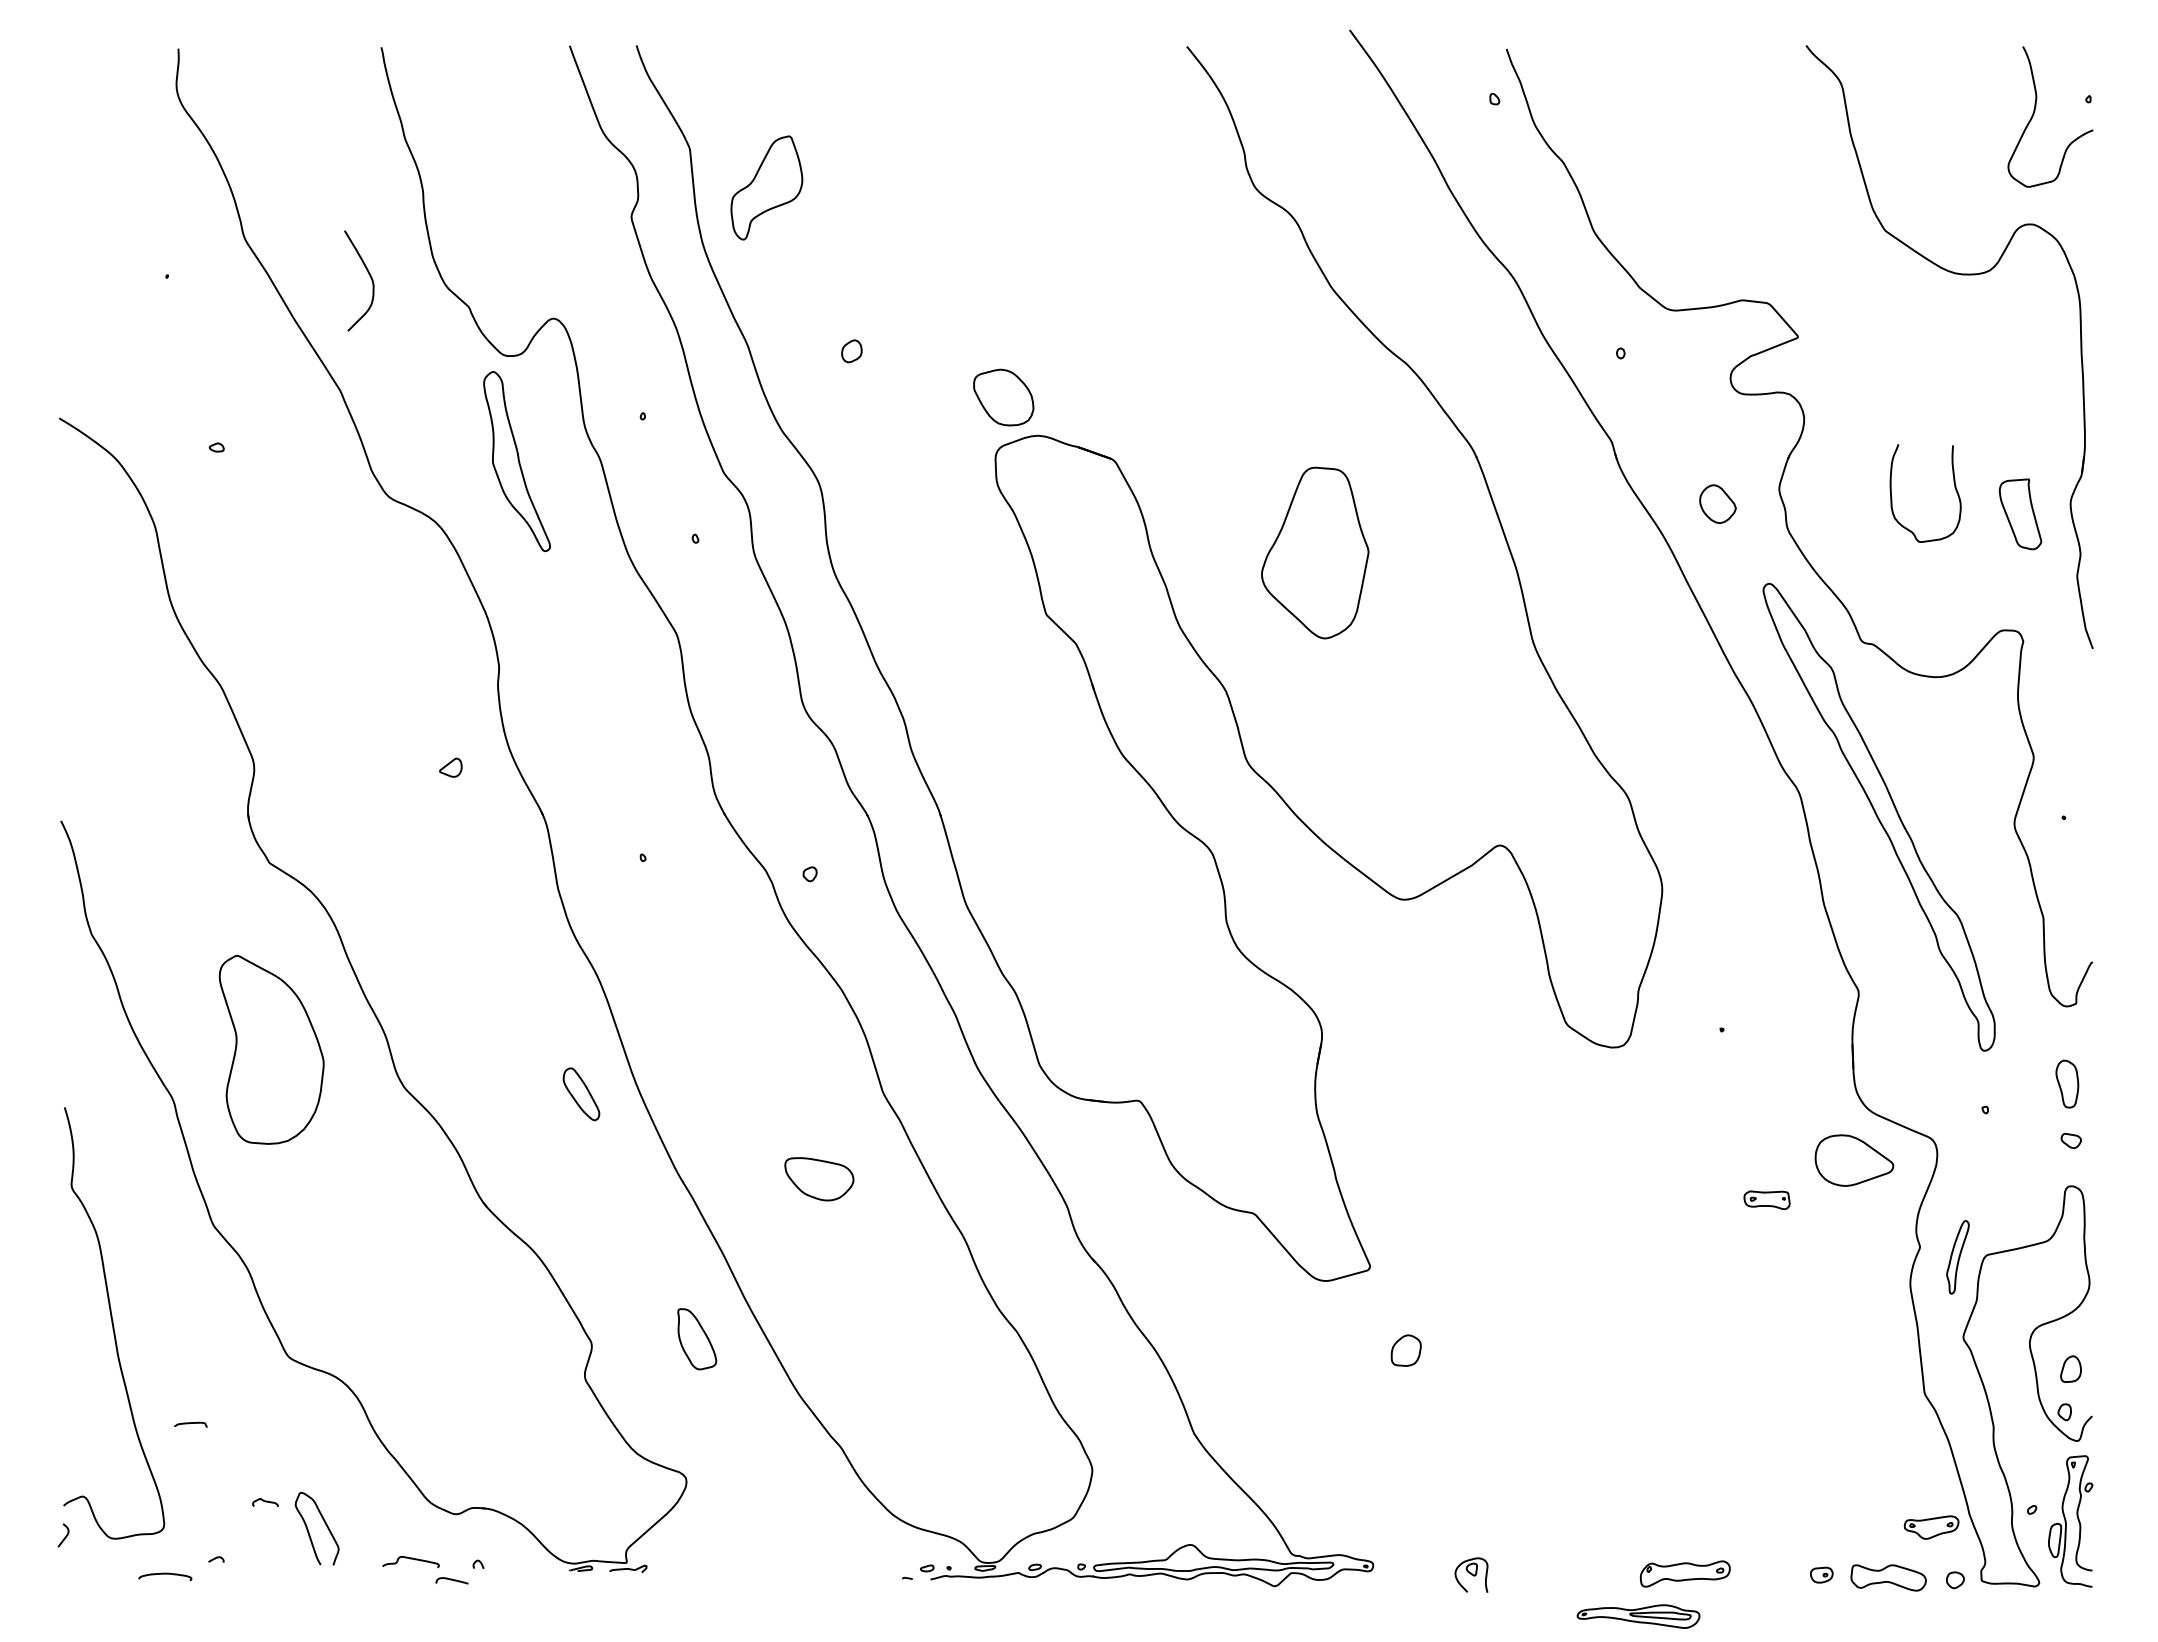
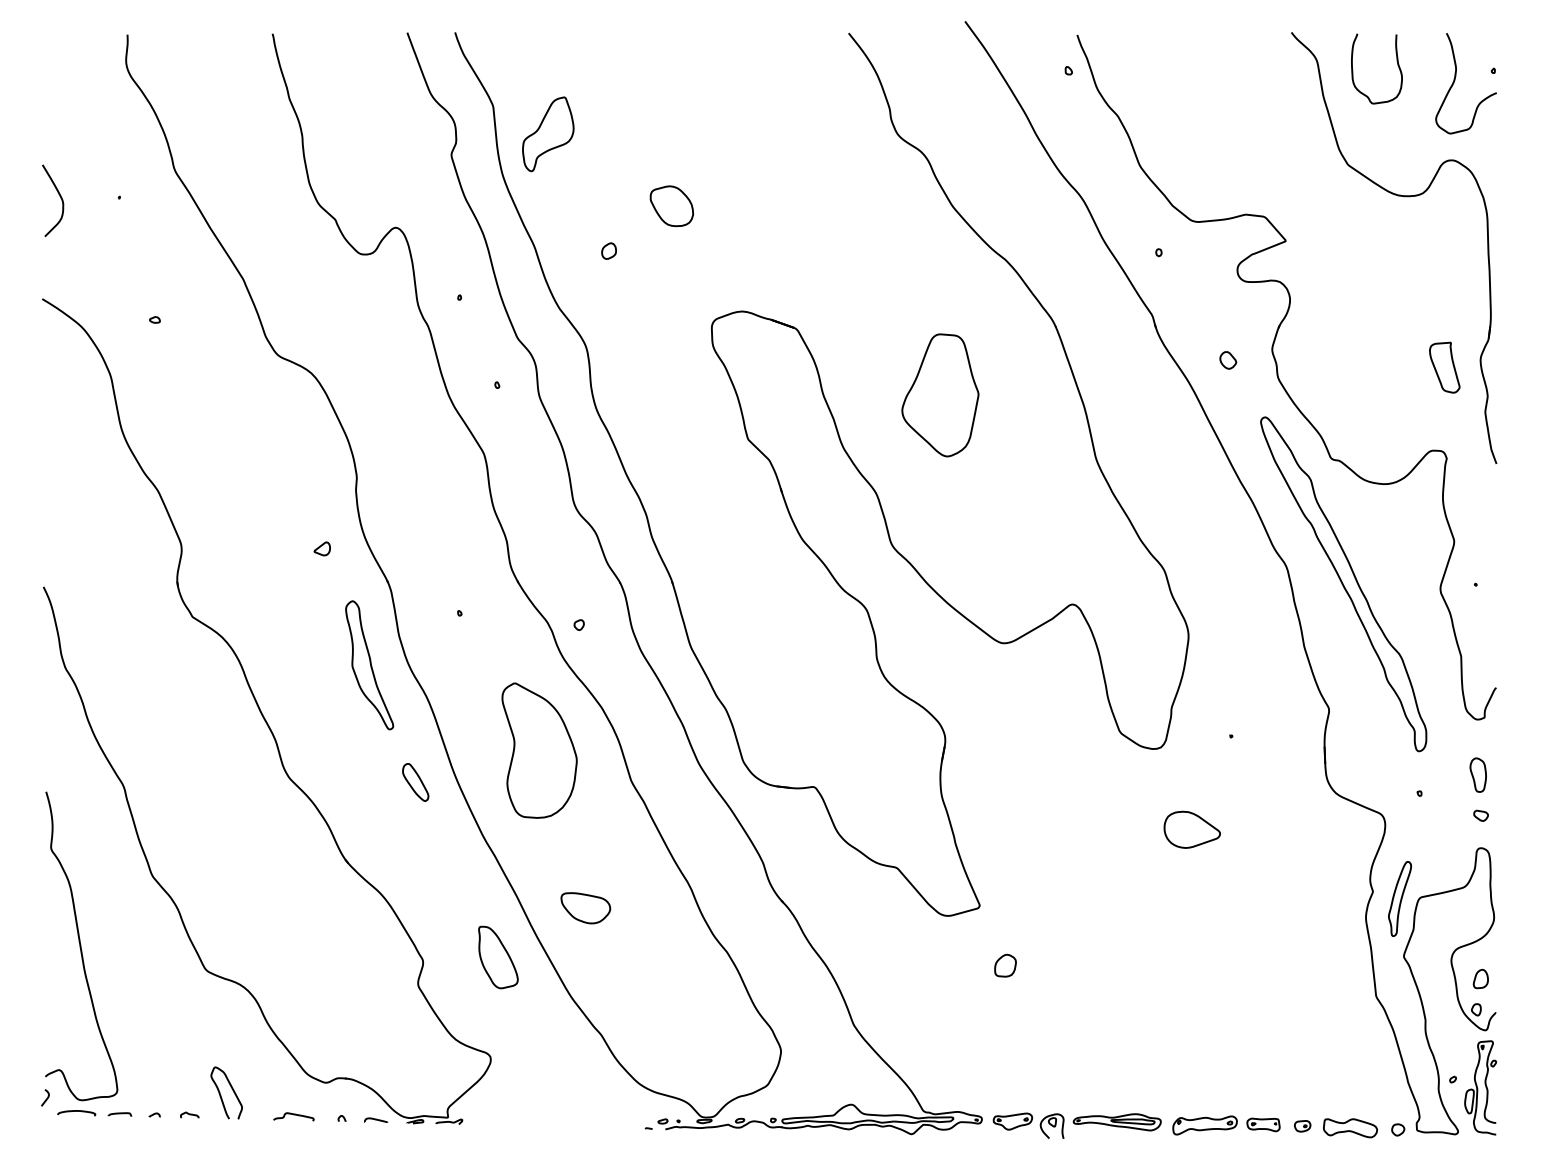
curve: (369, 276) -> (60, 197), moved
part: (1003, 397) -> (671, 206), moved
part: (516, 461) -> (369, 665), moved
curve: (1954, 487) -> (1397, 64), moved
part: (1717, 503) -> (1228, 359), size x0.62
part: (271, 1049) -> (539, 750), moved
part: (1854, 1160) -> (1192, 829), moved
part: (819, 1179) -> (585, 908), moved
part: (1766, 1200) -> (1263, 1125), moved
part: (1957, 1257) -> (1399, 899), size x1.43
part: (697, 1339) -> (498, 957), size x1.43
curve: (190, 1423) -> (119, 1113), moved
curve: (265, 1502) -> (189, 1115), moved
part: (1931, 1527) -> (1012, 1121), moved
curve: (165, 1574) -> (76, 1111), moved
curve: (451, 1580) -> (375, 1120), moved
part: (1638, 1616) -> (1117, 1122), moved

